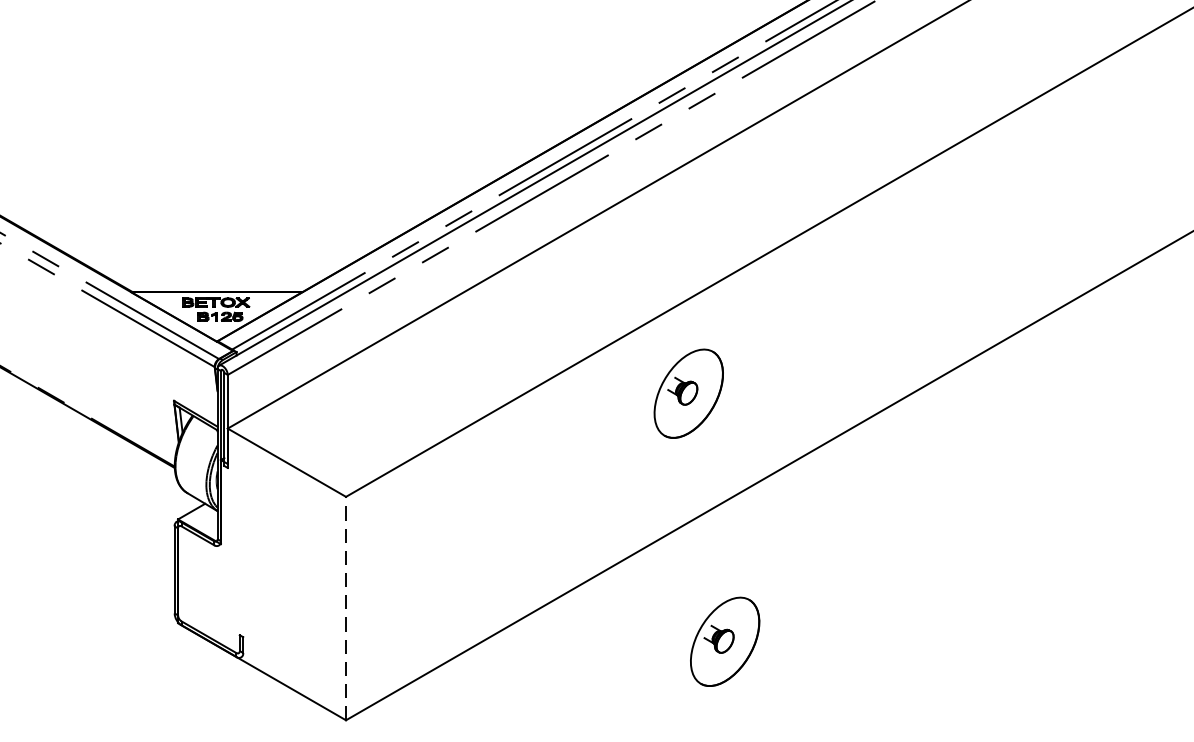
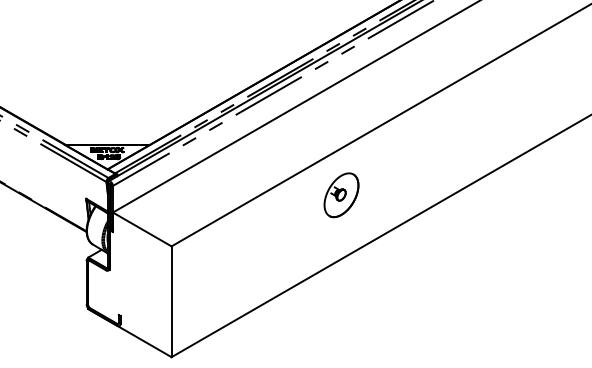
line: (345, 607) -> (171, 301), dashed -> solid
part: (725, 642) -> (359, 318), removed

